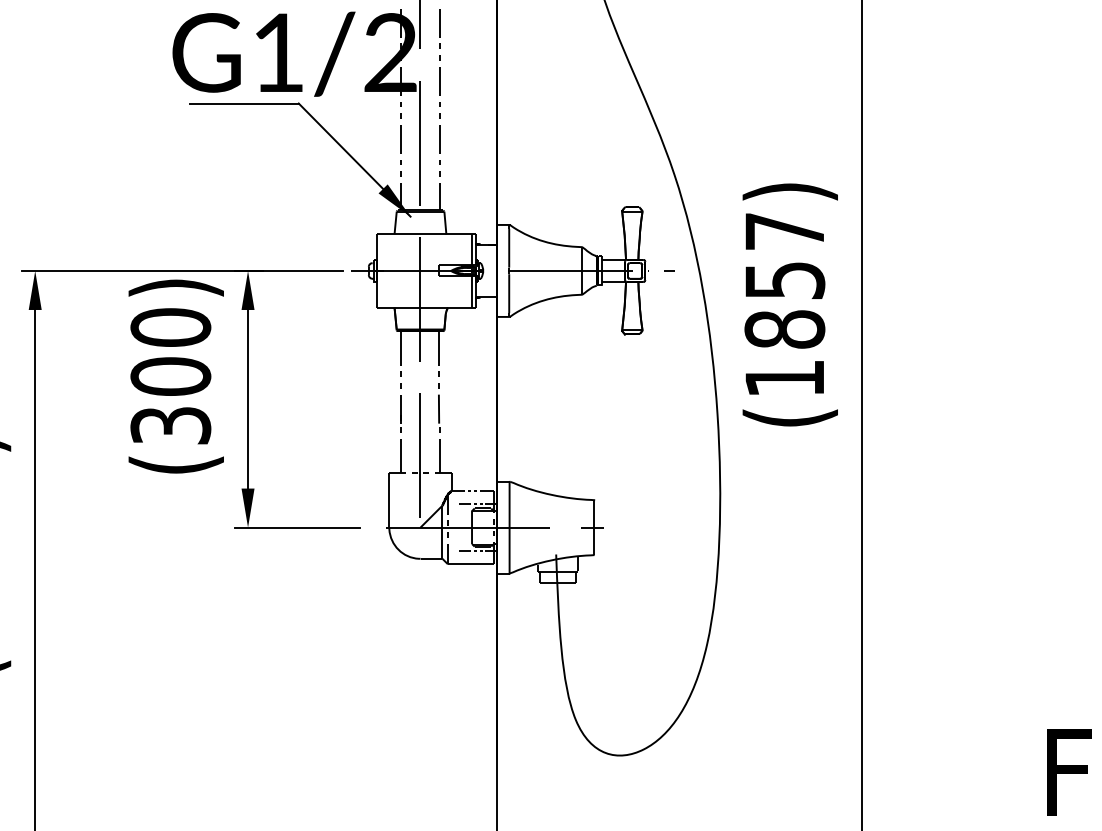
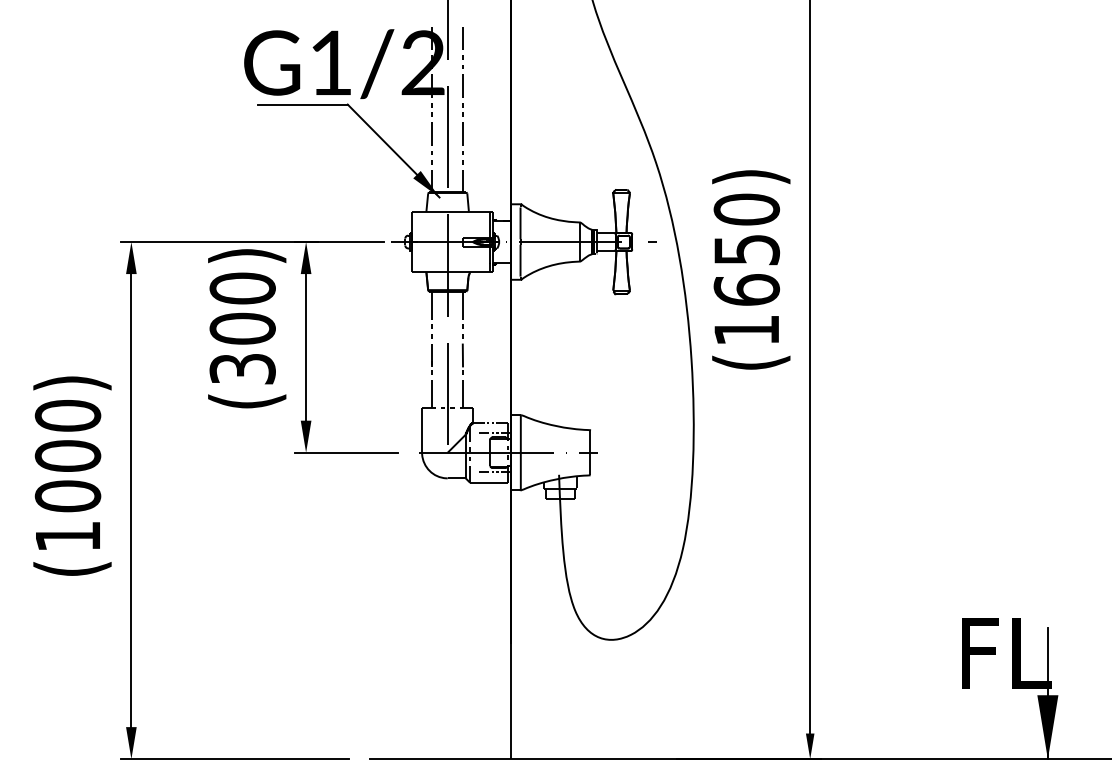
text: (784, 280) -> (746, 249), (1857) -> (1650)

